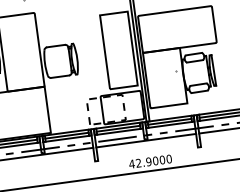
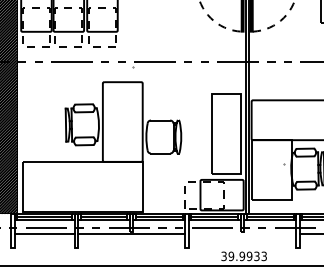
line: (146, 140) -> (242, 233), removed
text: (150, 161) -> (244, 256), 42.9000 -> 39.9933

